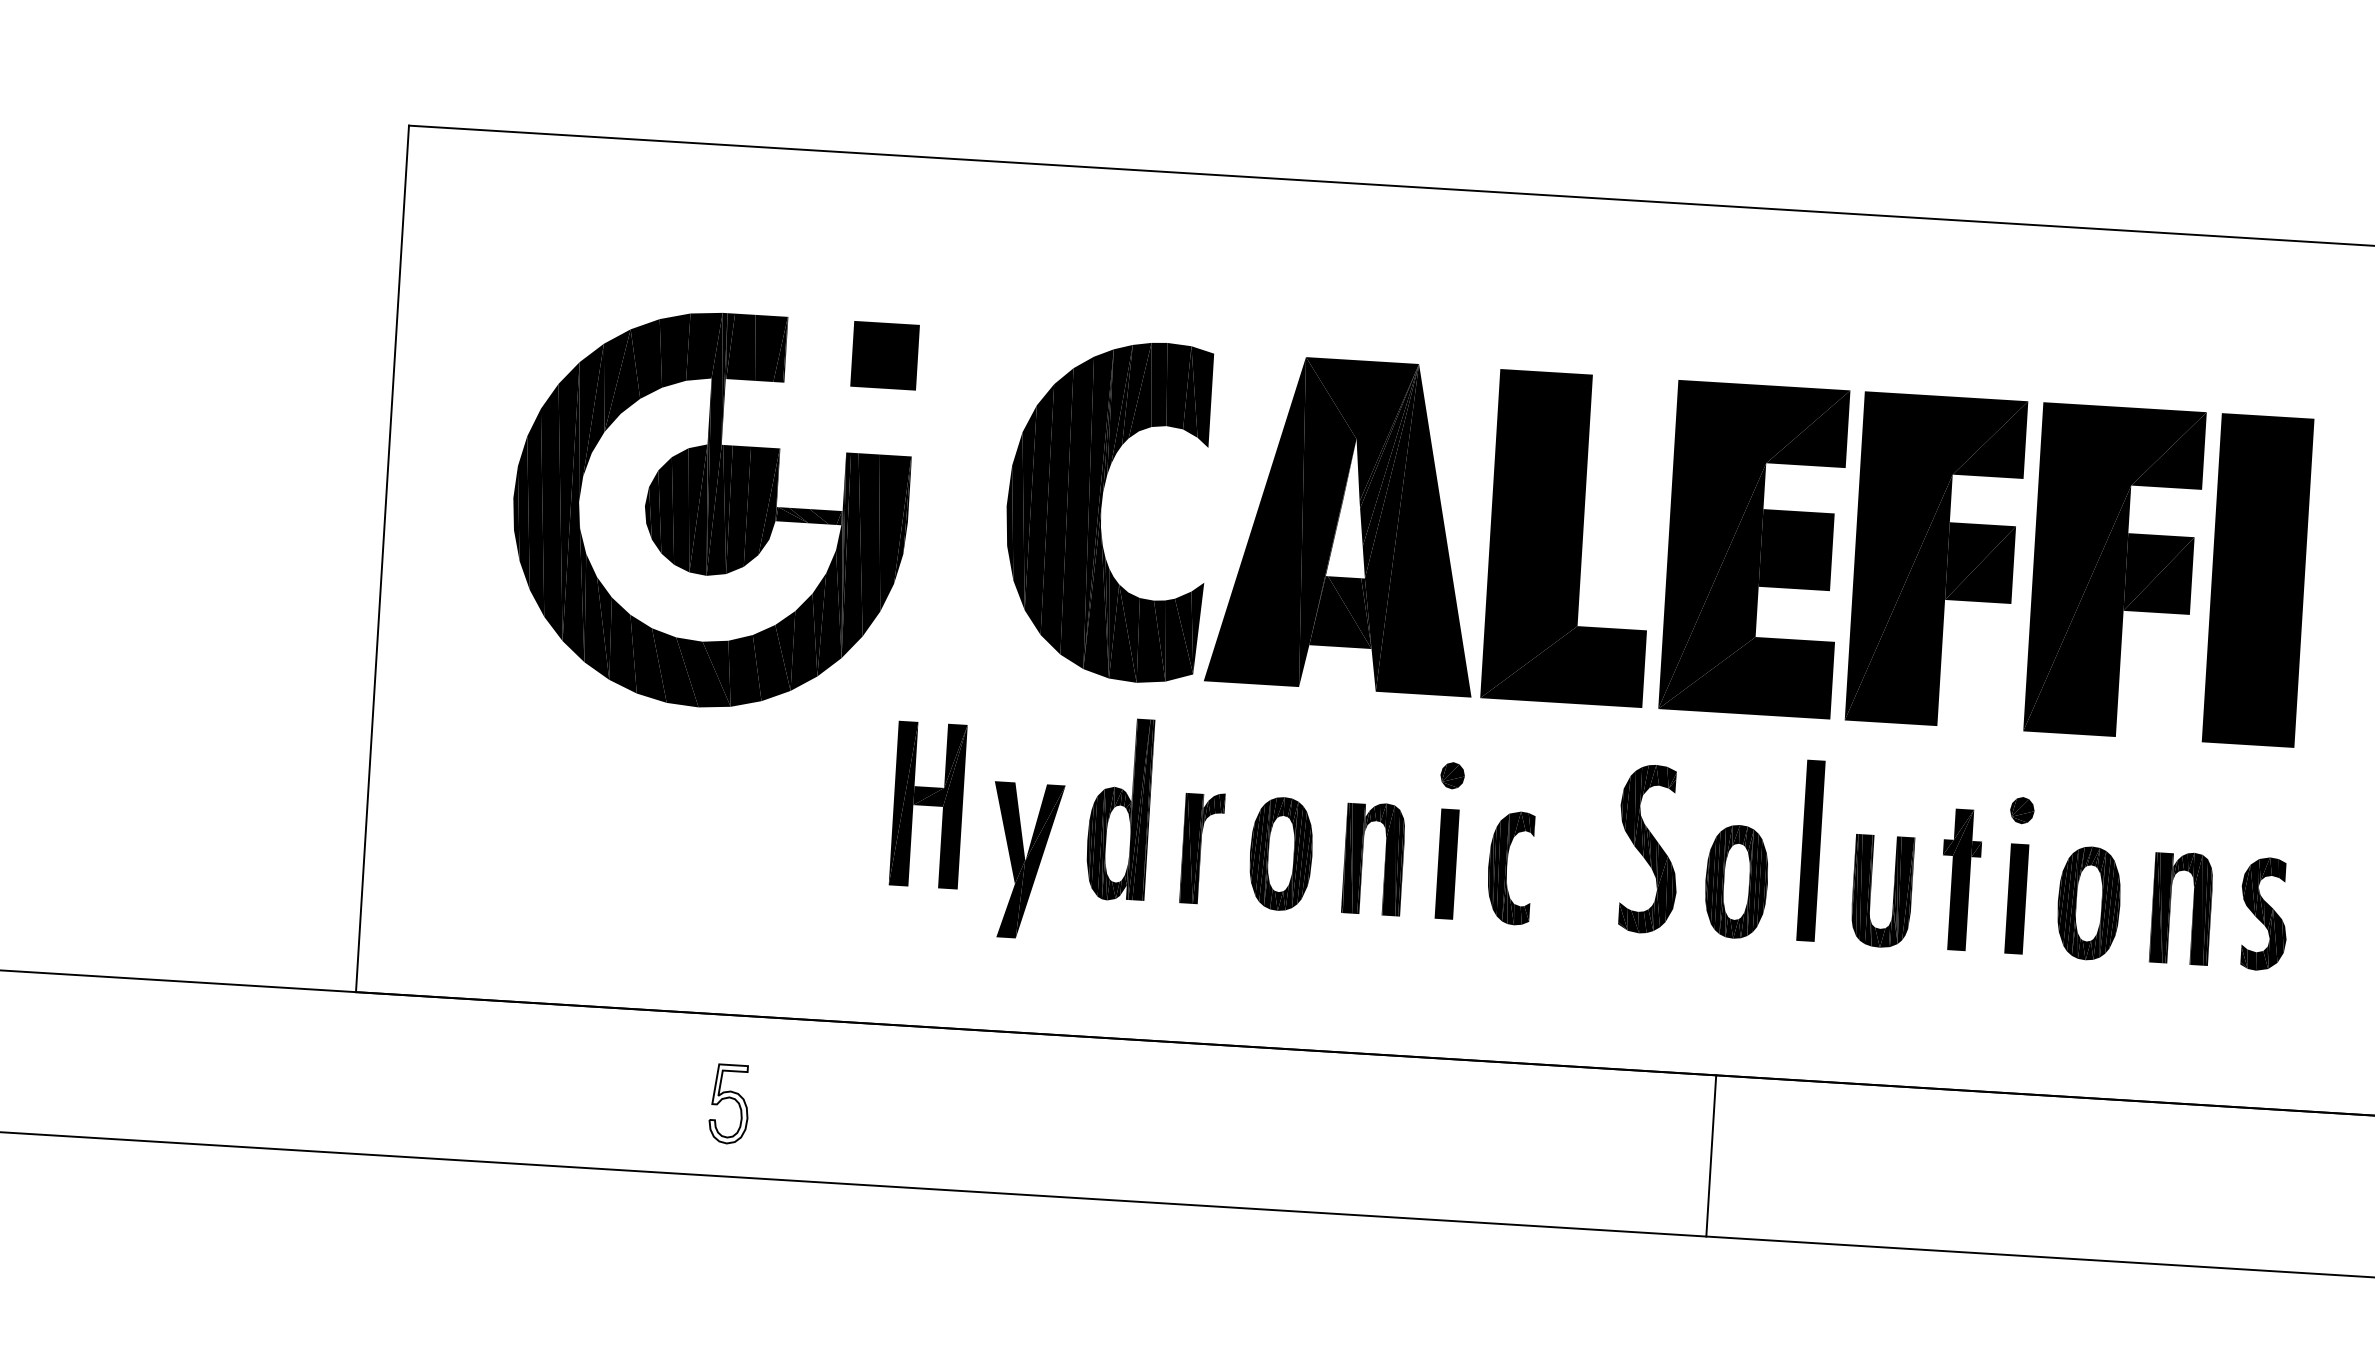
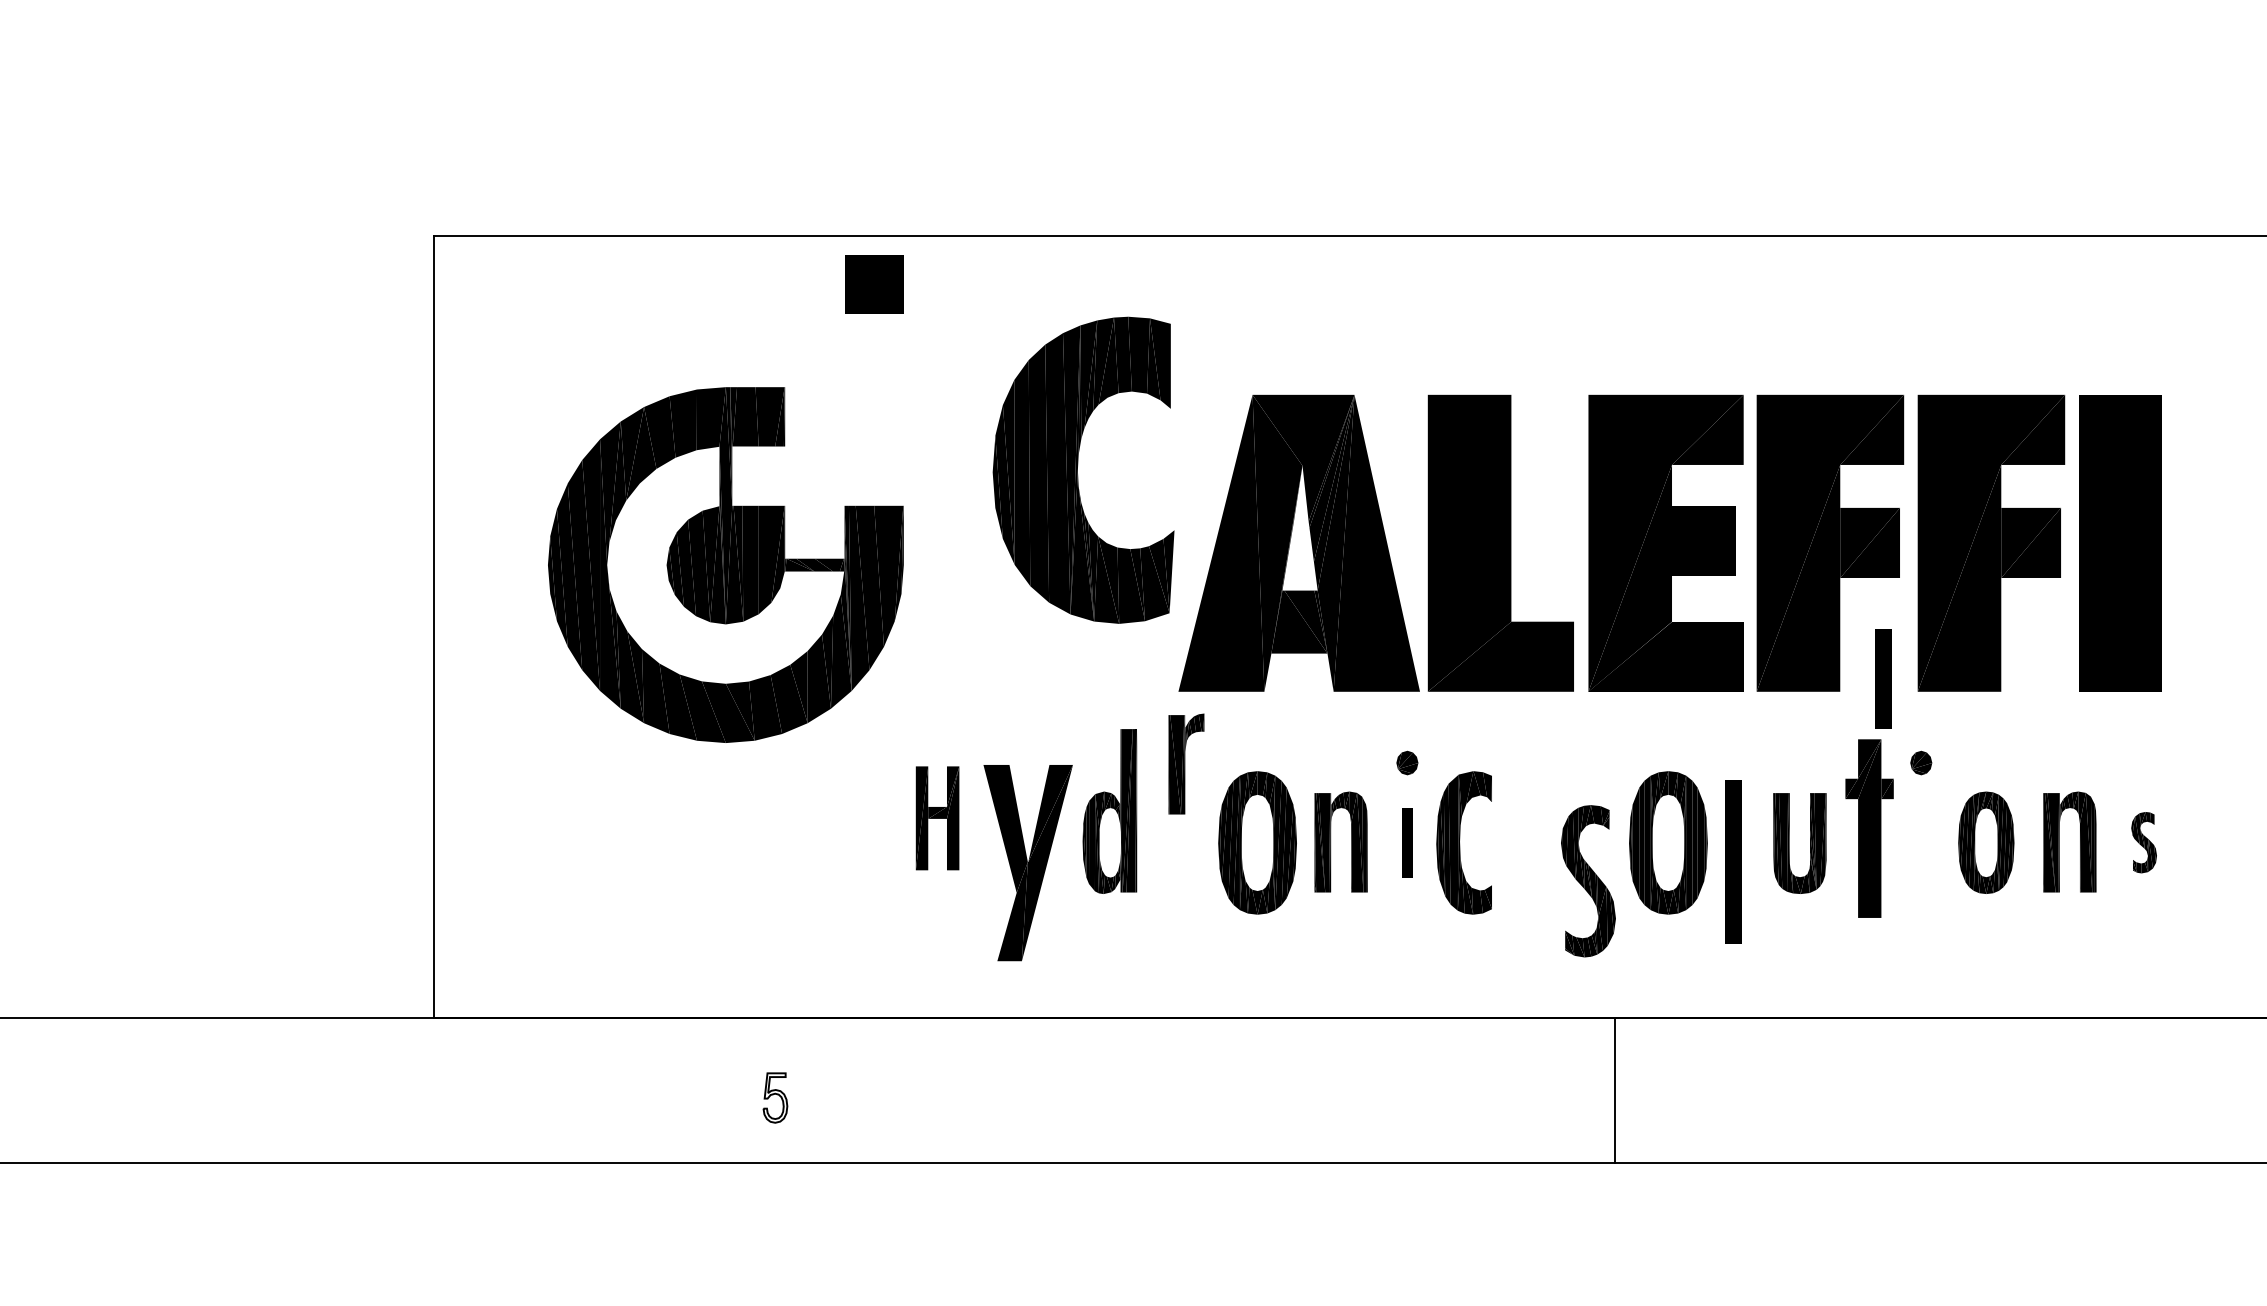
part: (885, 355) -> (874, 284), moved
part: (1107, 509) -> (1083, 469), moved
part: (928, 805) -> (937, 818), size x0.7
part: (1202, 847) -> (1186, 763), moved
part: (1648, 849) -> (1588, 881), moved
part: (1810, 850) -> (1733, 861), moved
part: (1281, 853) -> (1257, 842), size x1.4
part: (1024, 861) -> (1027, 863), size x1.4
part: (1447, 863) -> (1407, 842), size x0.7
part: (1510, 867) -> (1464, 842), size x1.4
part: (1960, 879) -> (1869, 828), size x1.4
part: (1736, 881) -> (1668, 842), size x1.4
part: (2017, 898) -> (1883, 678), moved
part: (2263, 913) -> (2143, 842), size x0.6
part: (729, 1103) -> (775, 1097), size x0.7
line: (1711, 1155) -> (1614, 1090), moved

